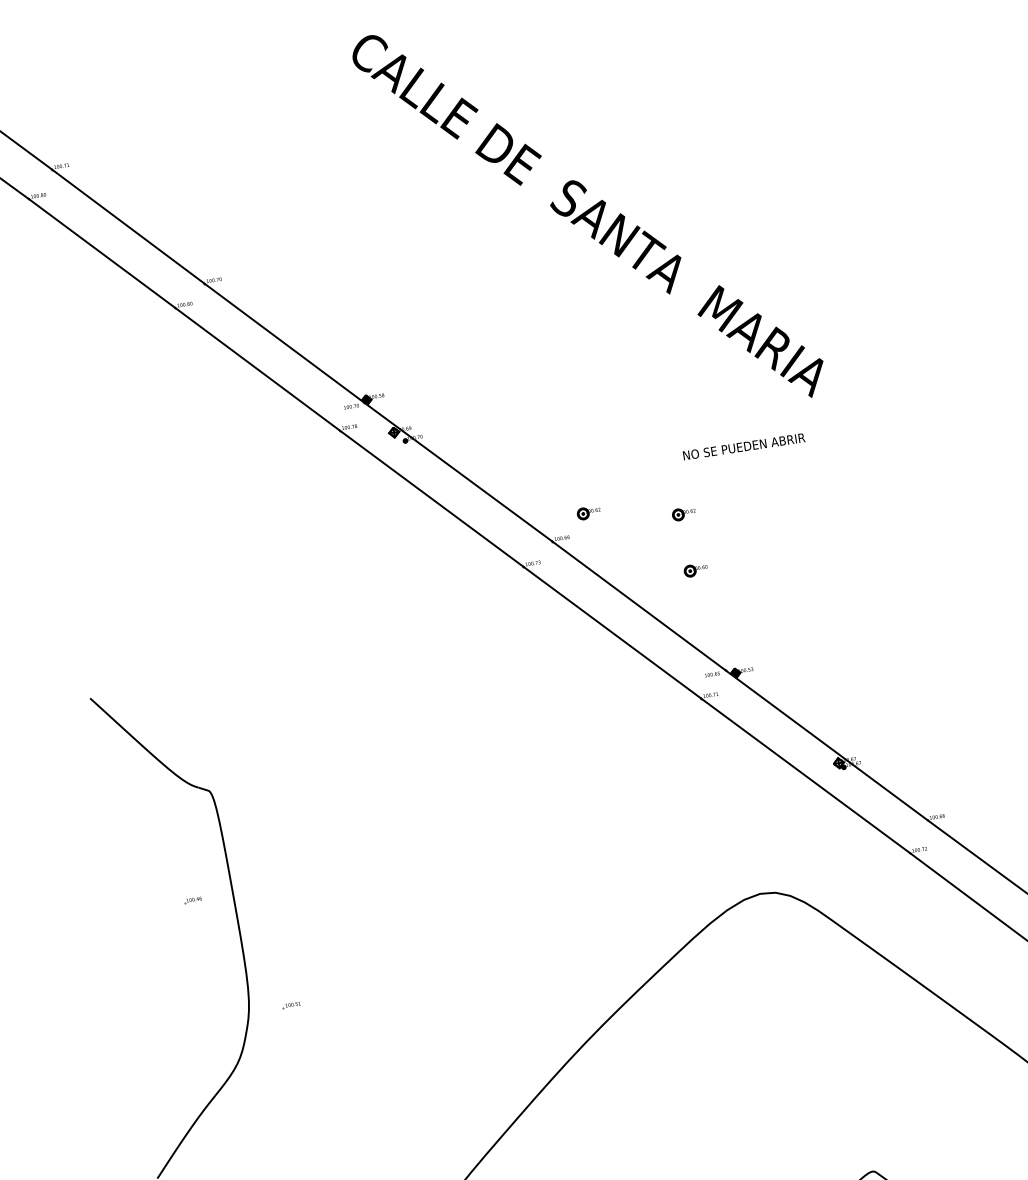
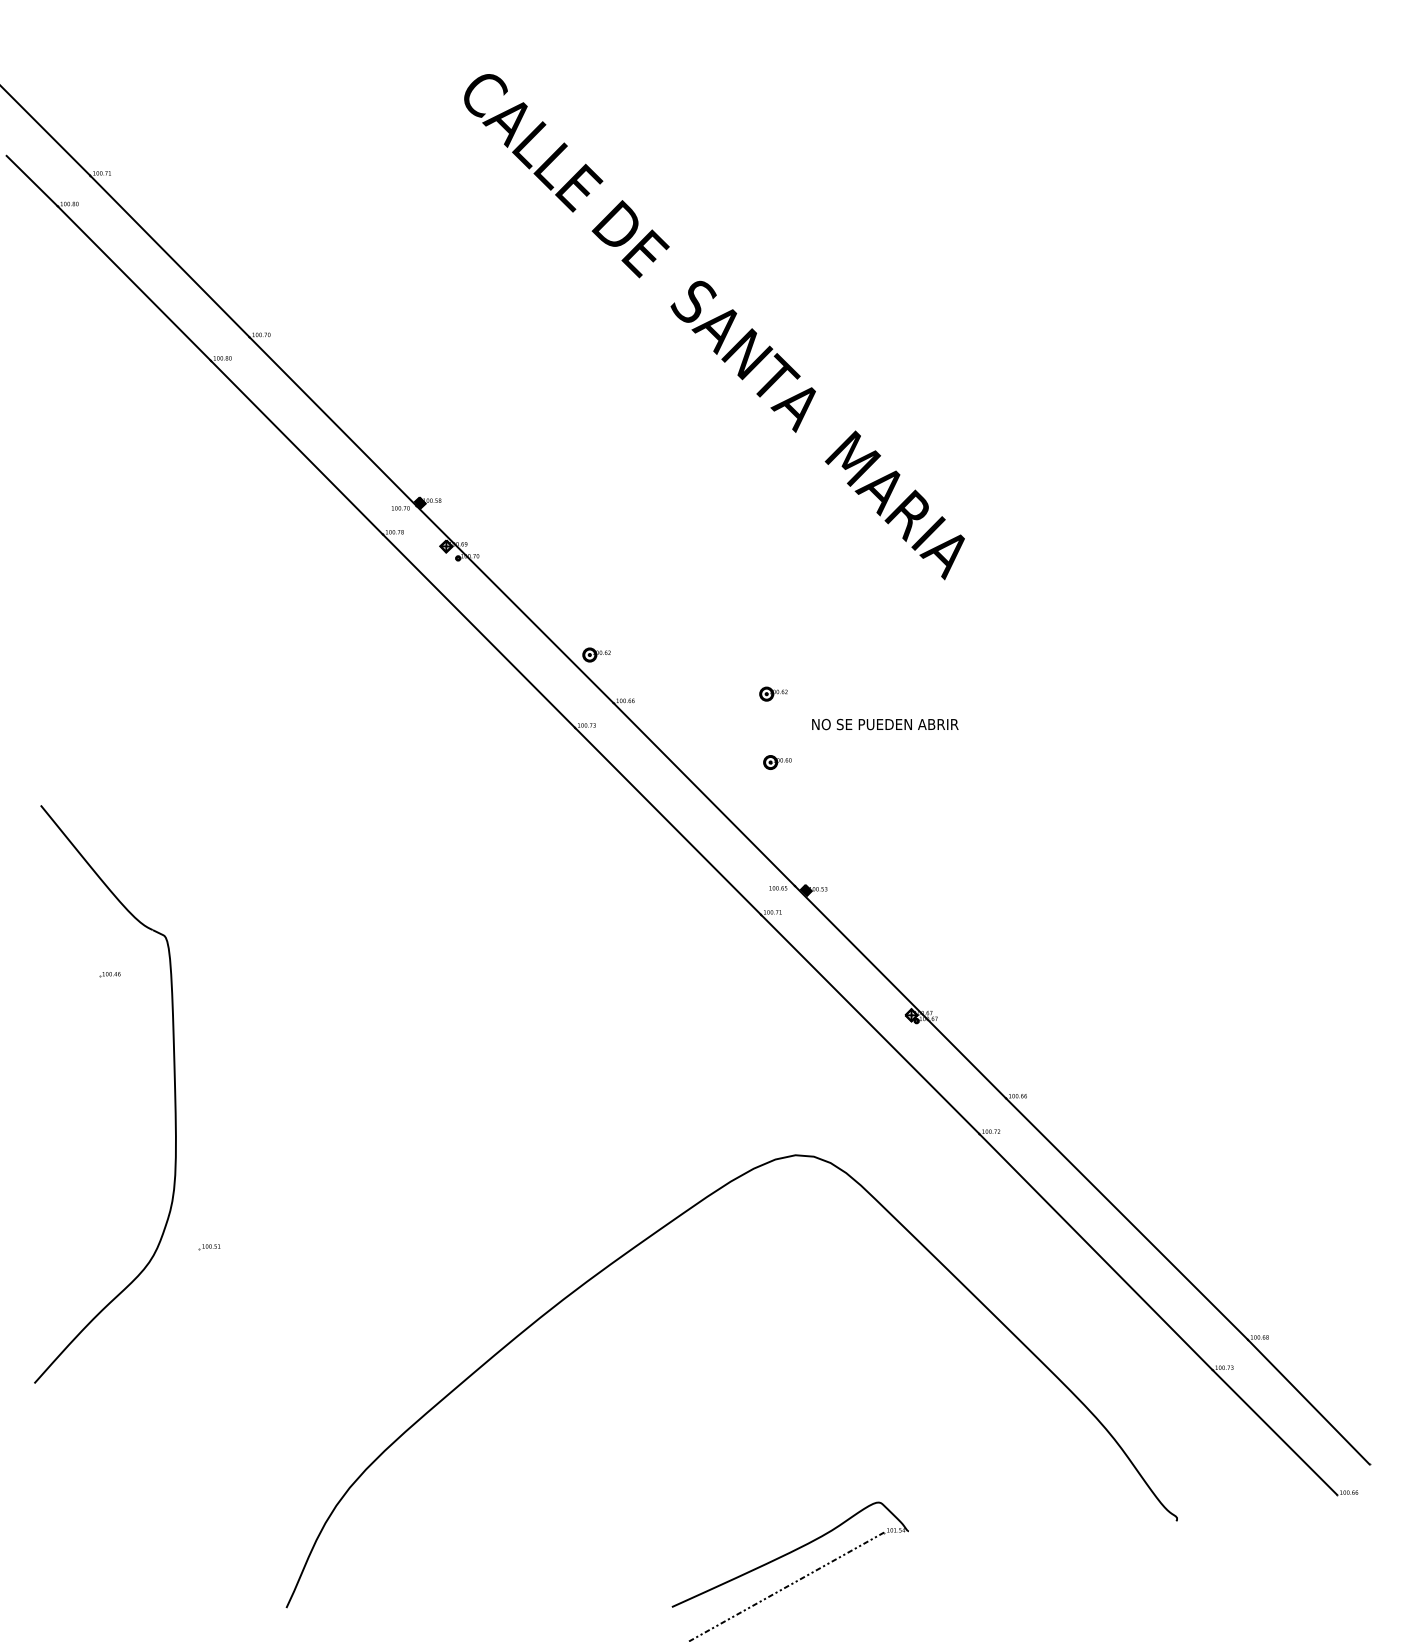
text: (744, 446) -> (885, 724), moved
part: (588, 512) -> (596, 654), moved
part: (192, 900) -> (109, 974), moved
part: (291, 1005) -> (209, 1247), moved

